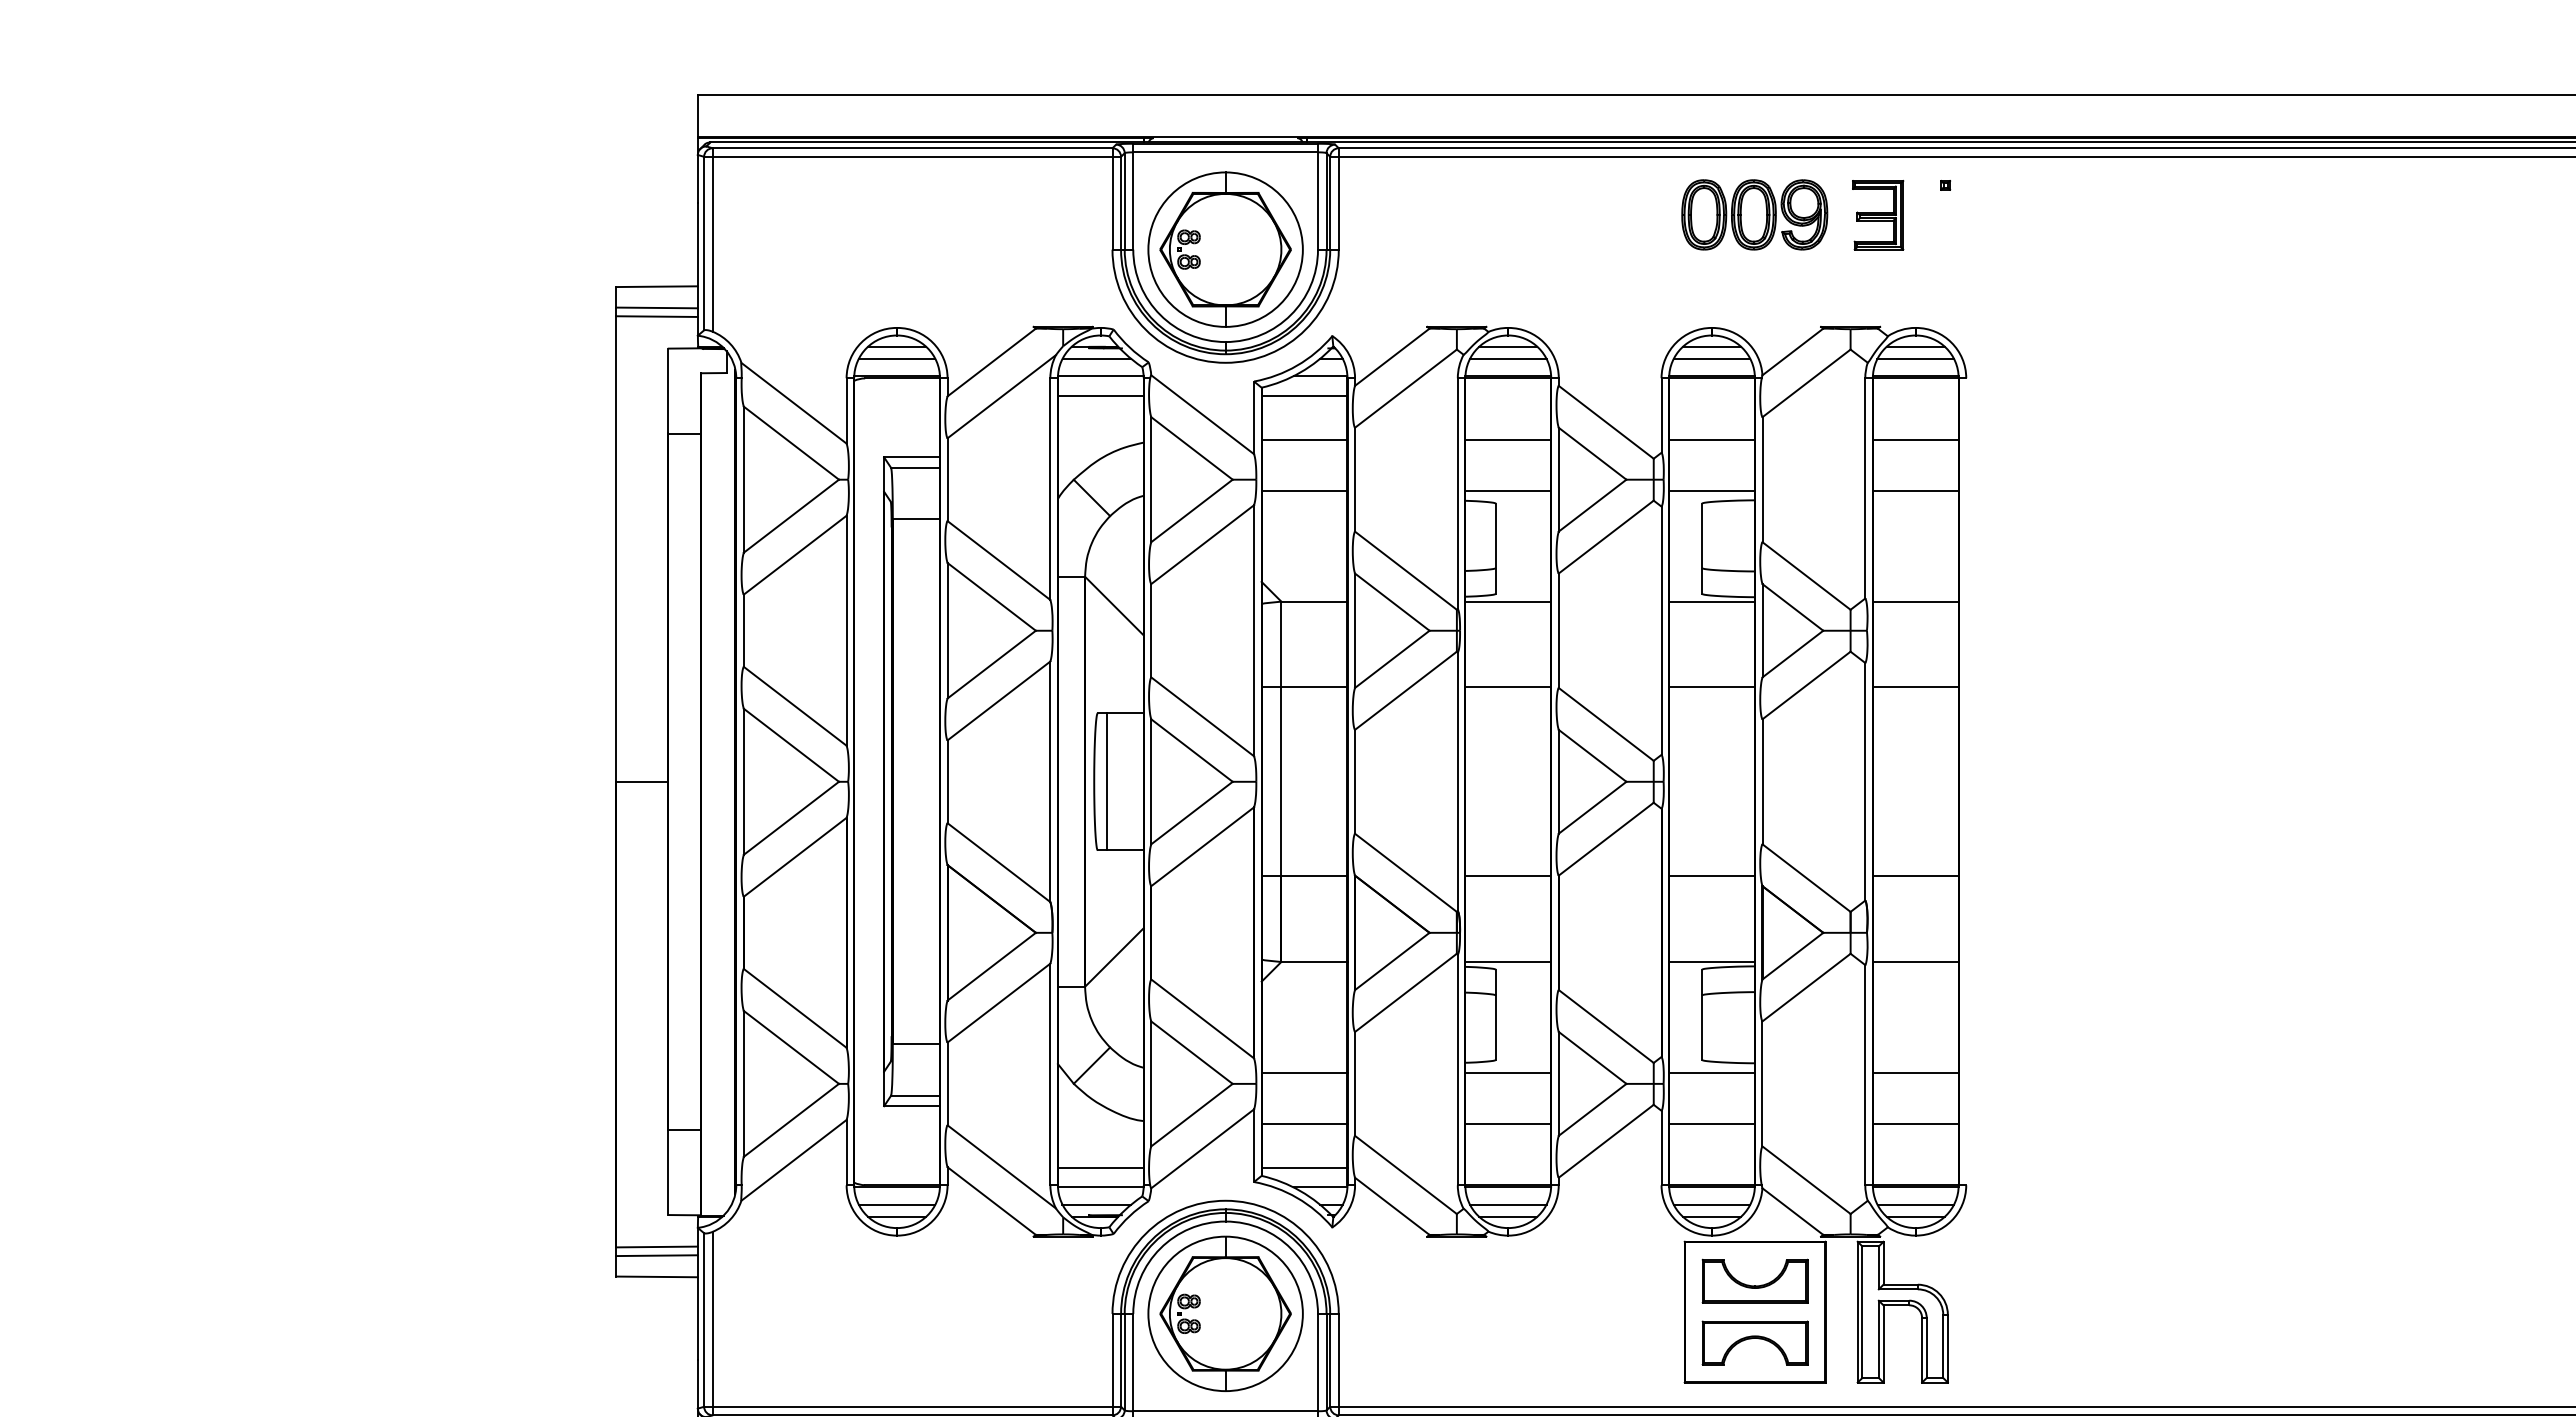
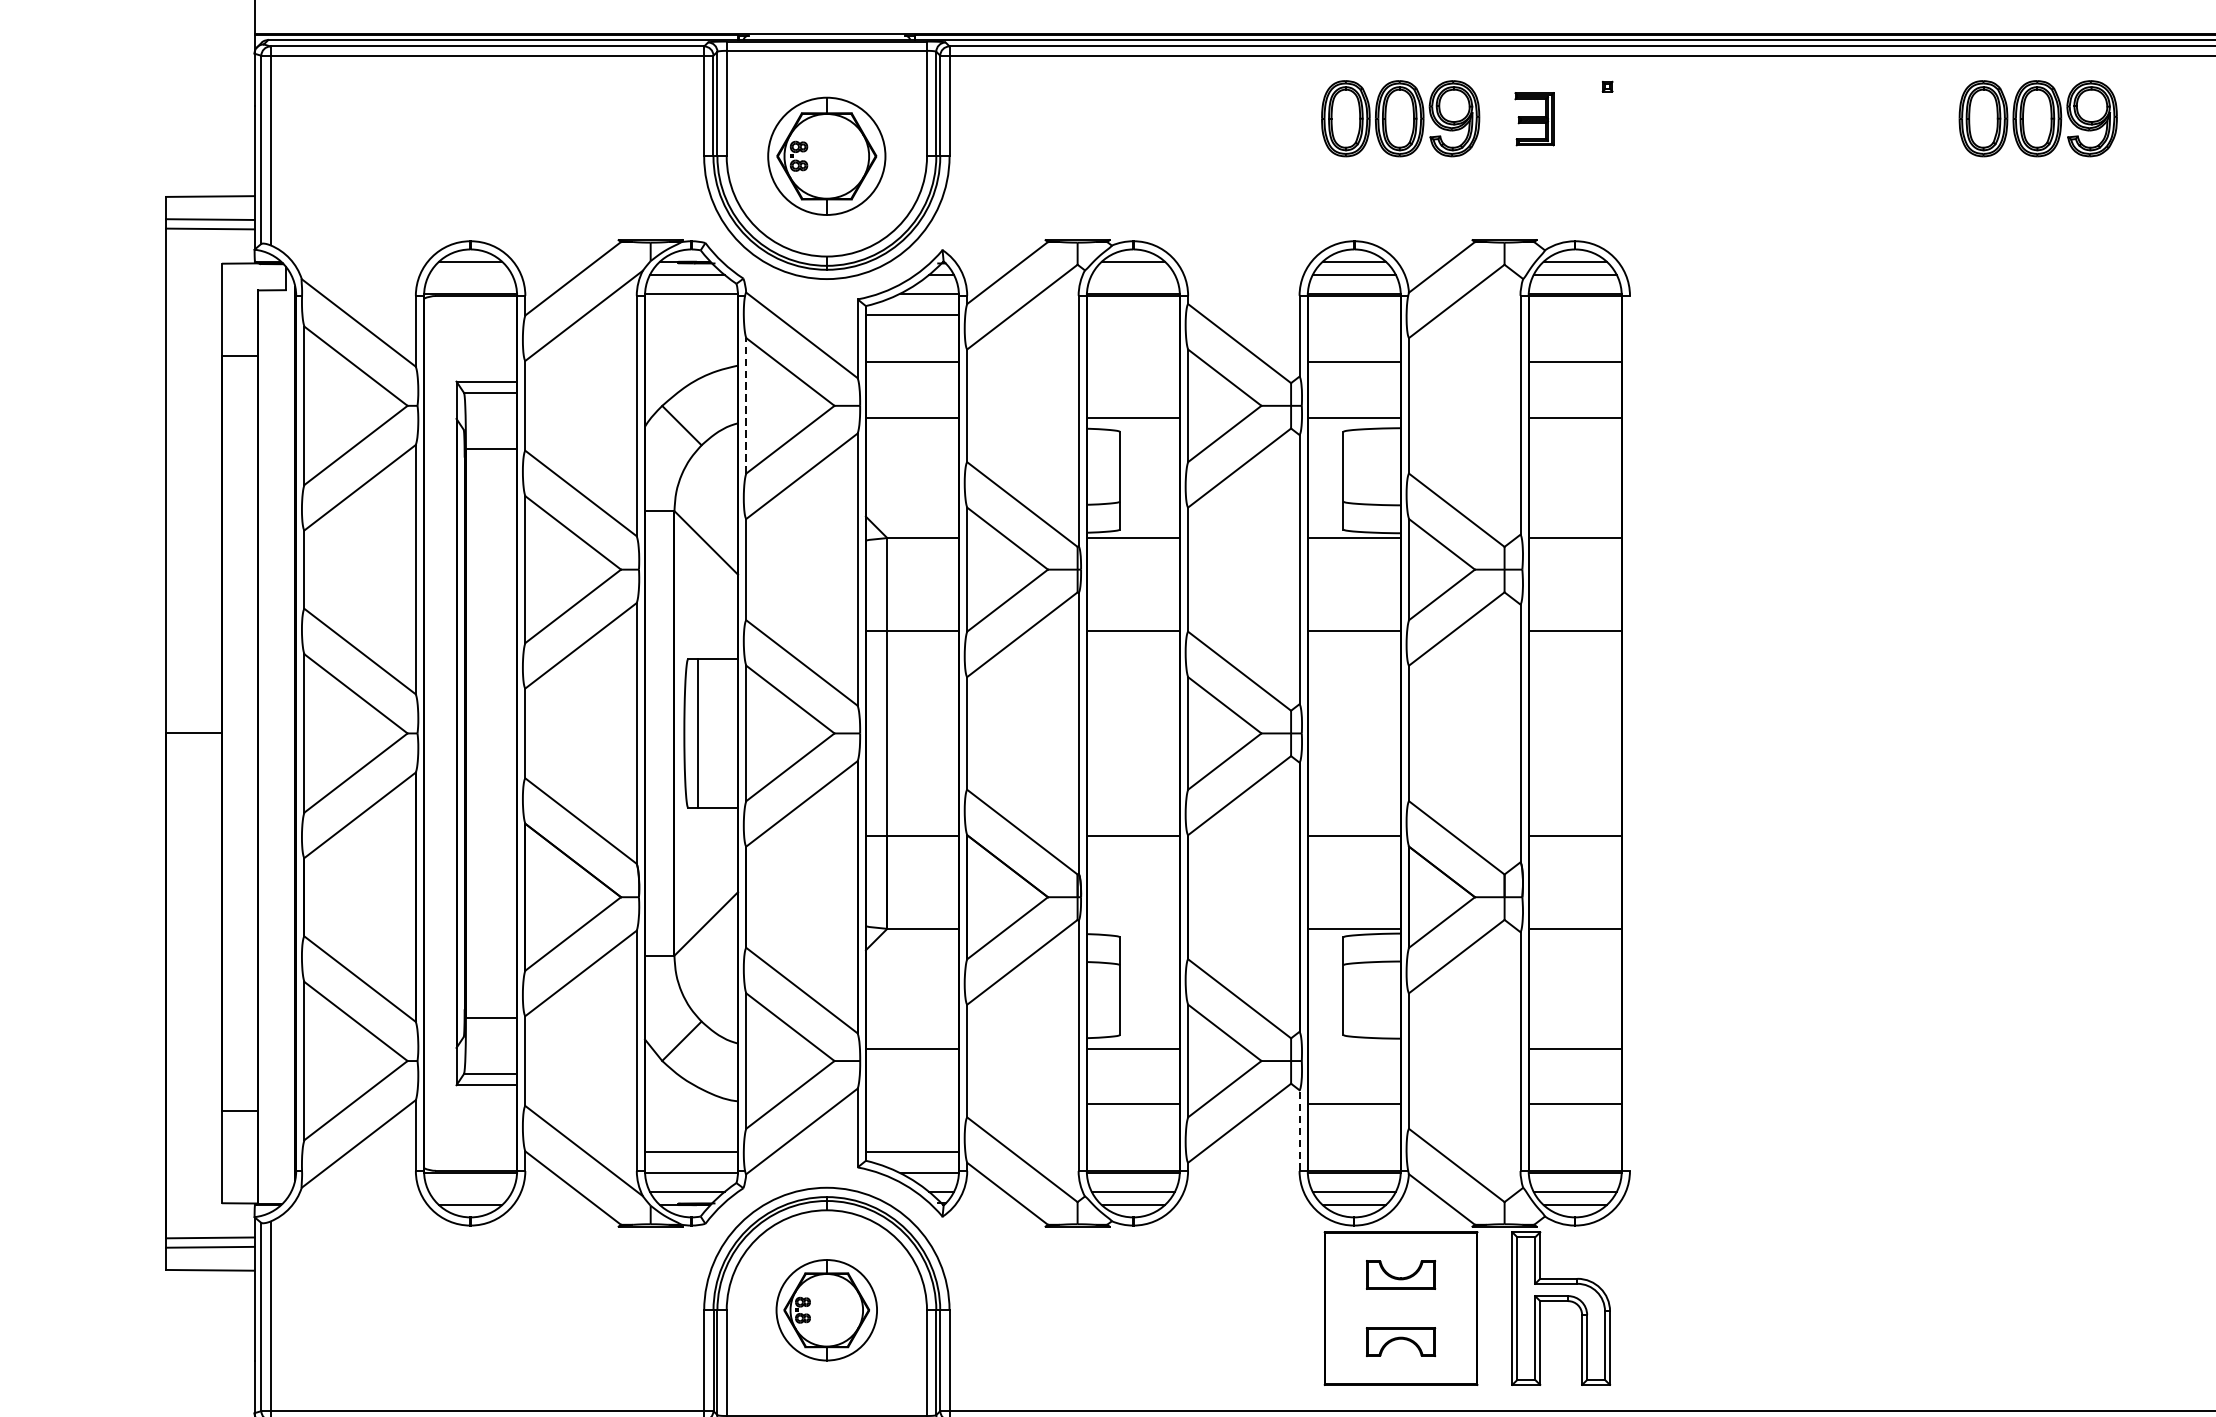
part: (2342, 214) -> (2037, 118), added
part: (1878, 215) -> (1534, 119), size x0.7
part: (1225, 249) -> (826, 156), size x0.7
line: (896, 358) -> (469, 274), removed
line: (1508, 358) -> (1133, 274), removed
line: (1100, 395) -> (691, 314), removed
line: (1508, 439) -> (1133, 362), removed
line: (1151, 479) -> (746, 405), solid -> dashed
line: (1508, 962) -> (1133, 929), removed
line: (1711, 1072) -> (1353, 1048), removed
line: (1304, 1123) -> (912, 1103), removed
line: (1661, 1147) -> (1299, 1130), solid -> dashed
line: (896, 1204) -> (469, 1191), removed
part: (1754, 1280) -> (1400, 1274), size x0.6
part: (1225, 1313) -> (826, 1310), size x0.6
part: (1754, 1342) -> (1400, 1341), size x0.6

